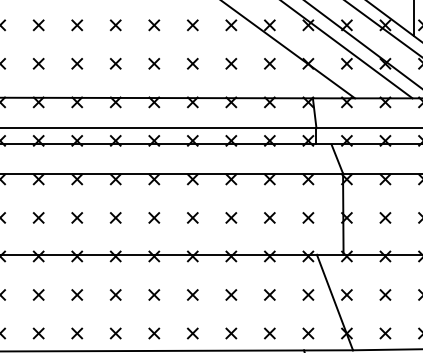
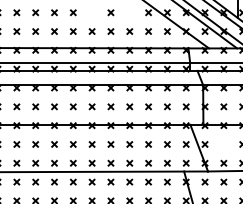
part: (114, 24) -> (91, 12), removed
part: (192, 24) -> (129, 12), removed
part: (384, 295) -> (223, 144), removed

